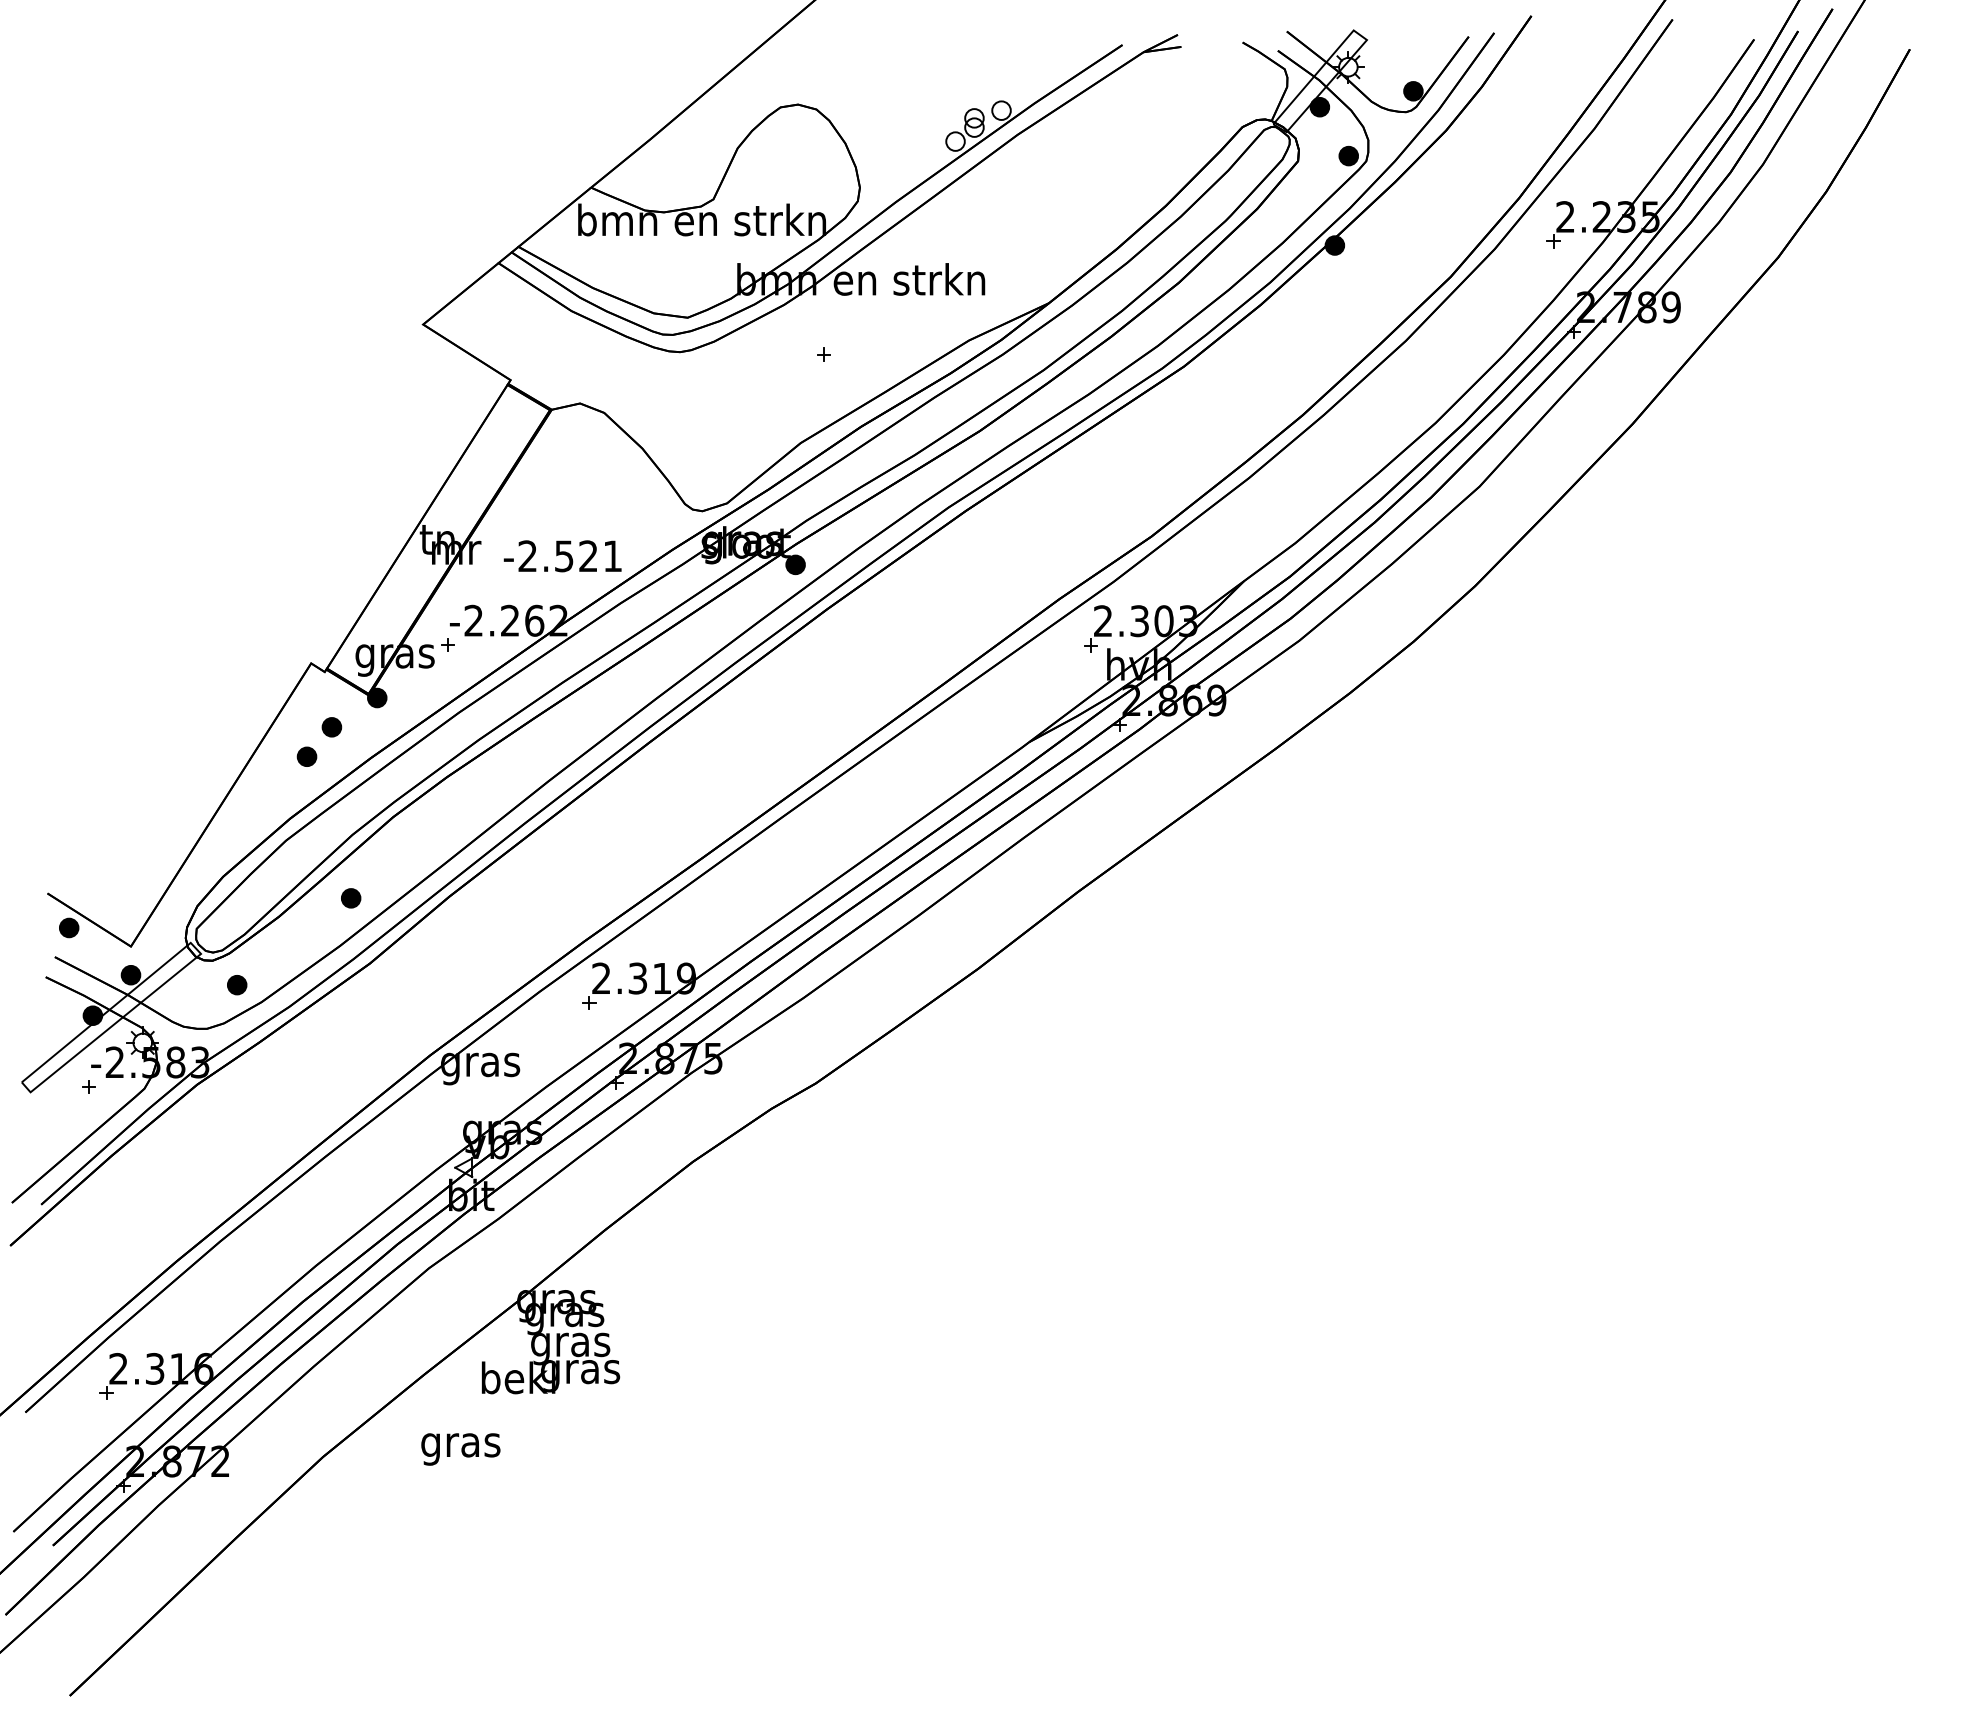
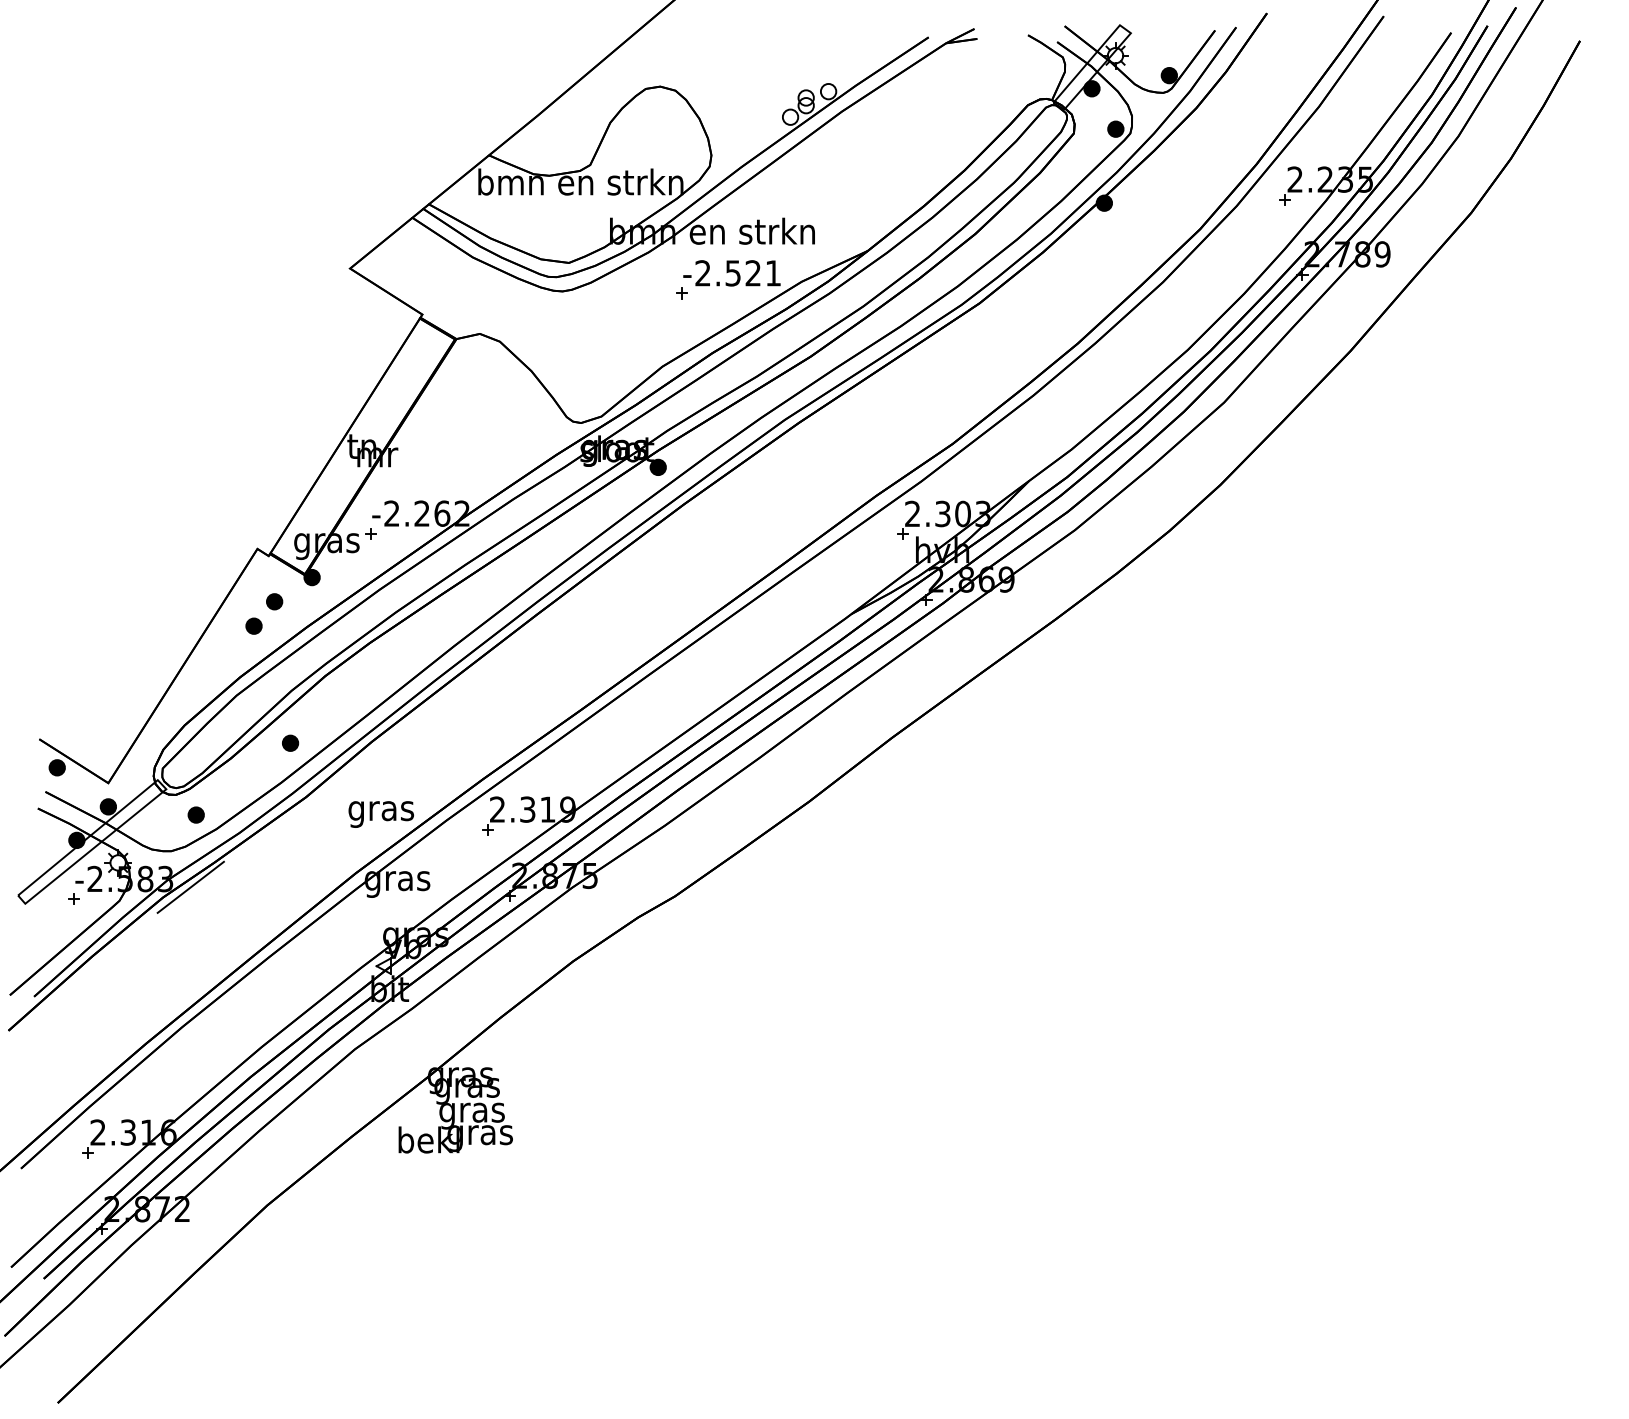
text: (562, 556) -> (731, 273), moved
line: (230, 1072) -> (190, 887), added
text: (460, 1449) -> (380, 814), moved

